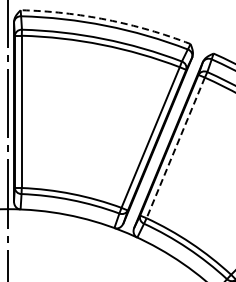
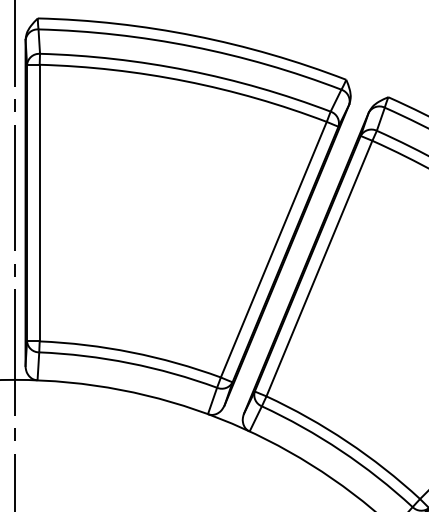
arc: (107, 19) -> (195, 35), dashed -> solid
line: (175, 148) -> (318, 269), dashed -> solid

